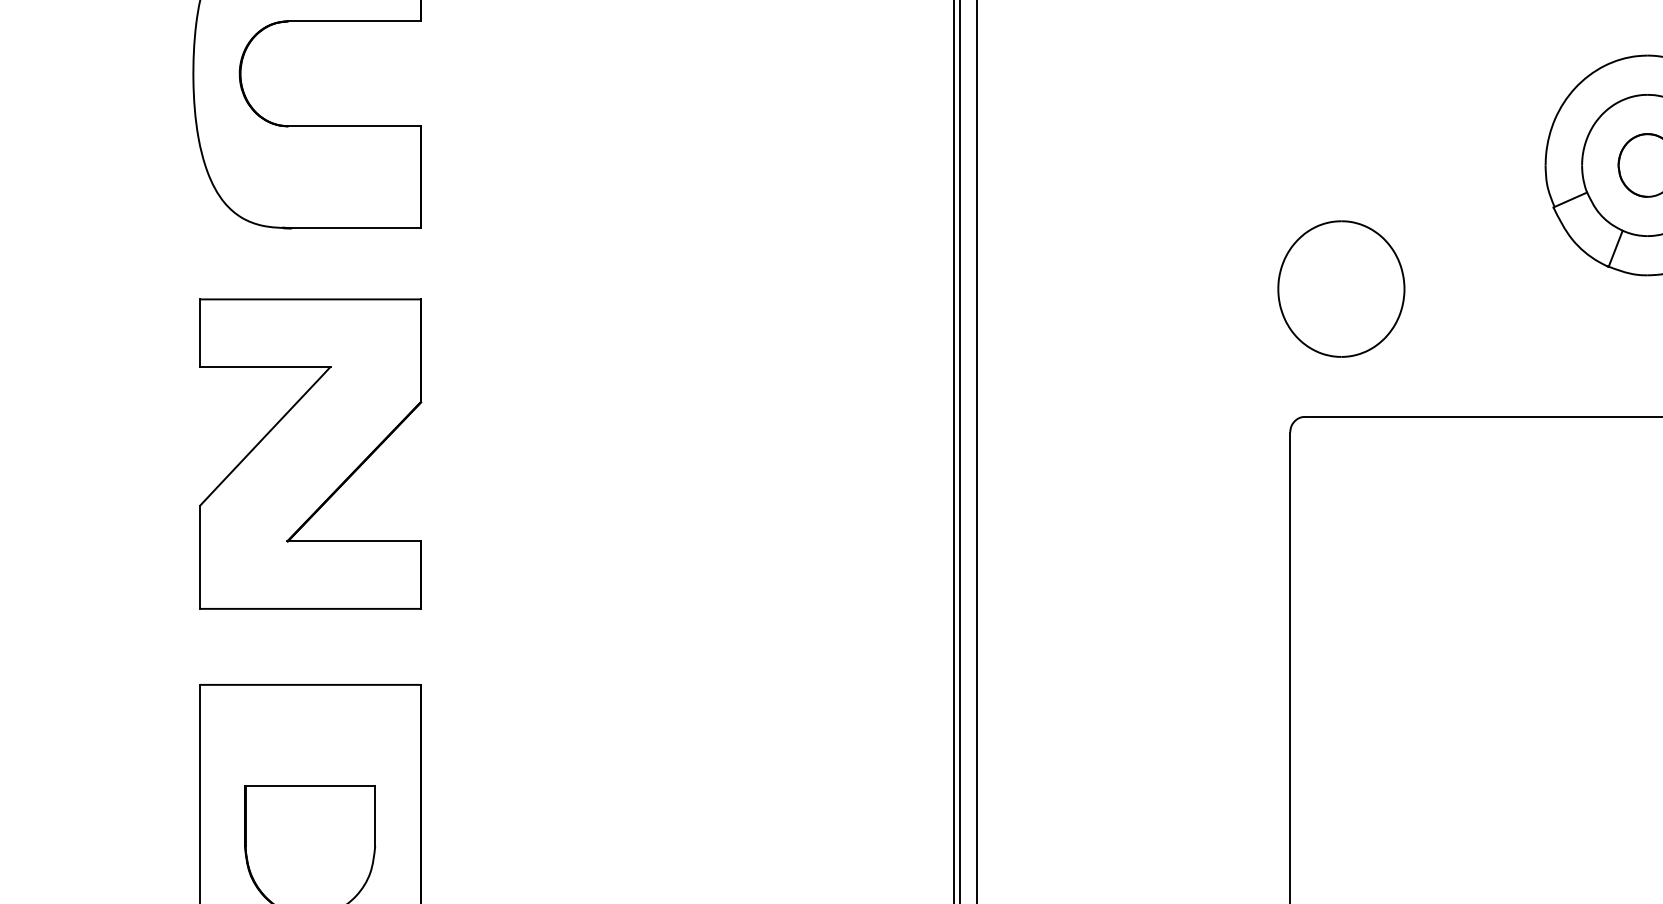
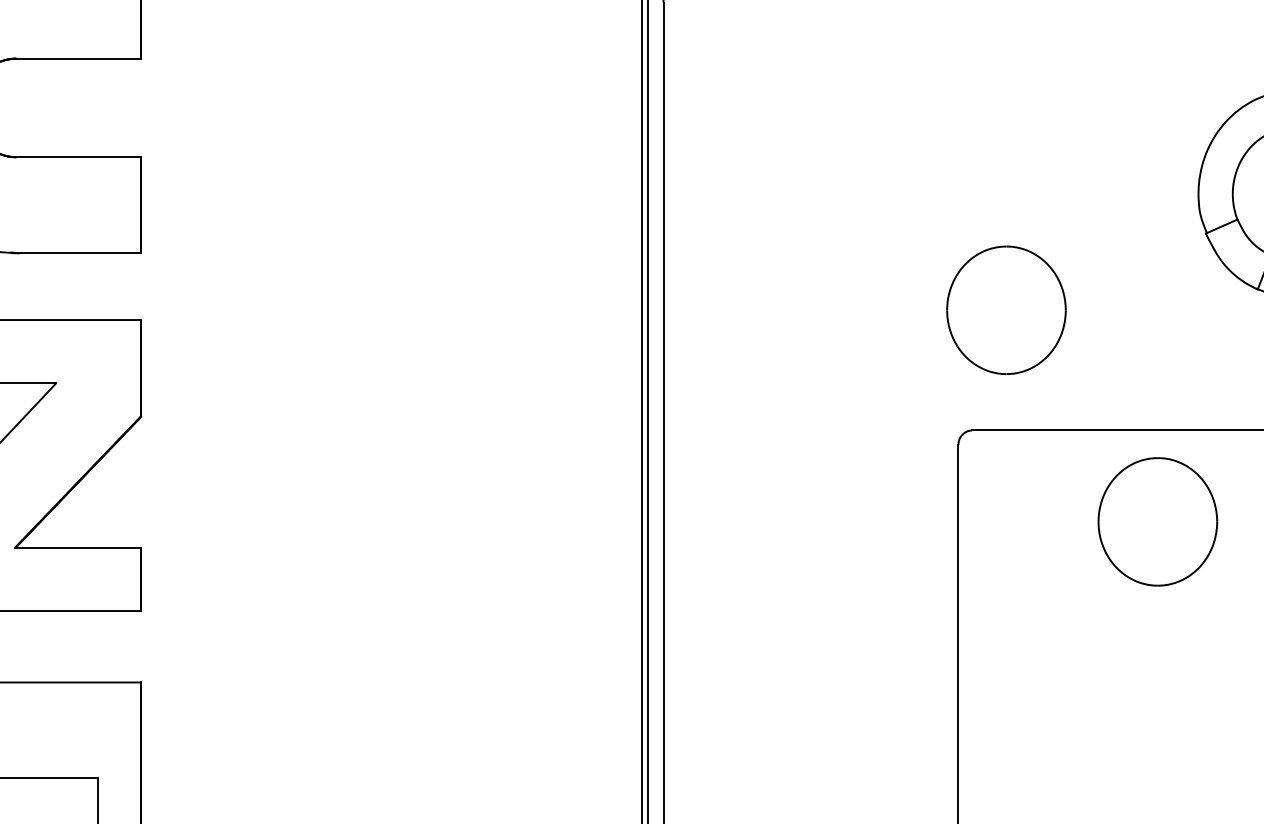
part: (1502, 513) -> (1157, 521), added

